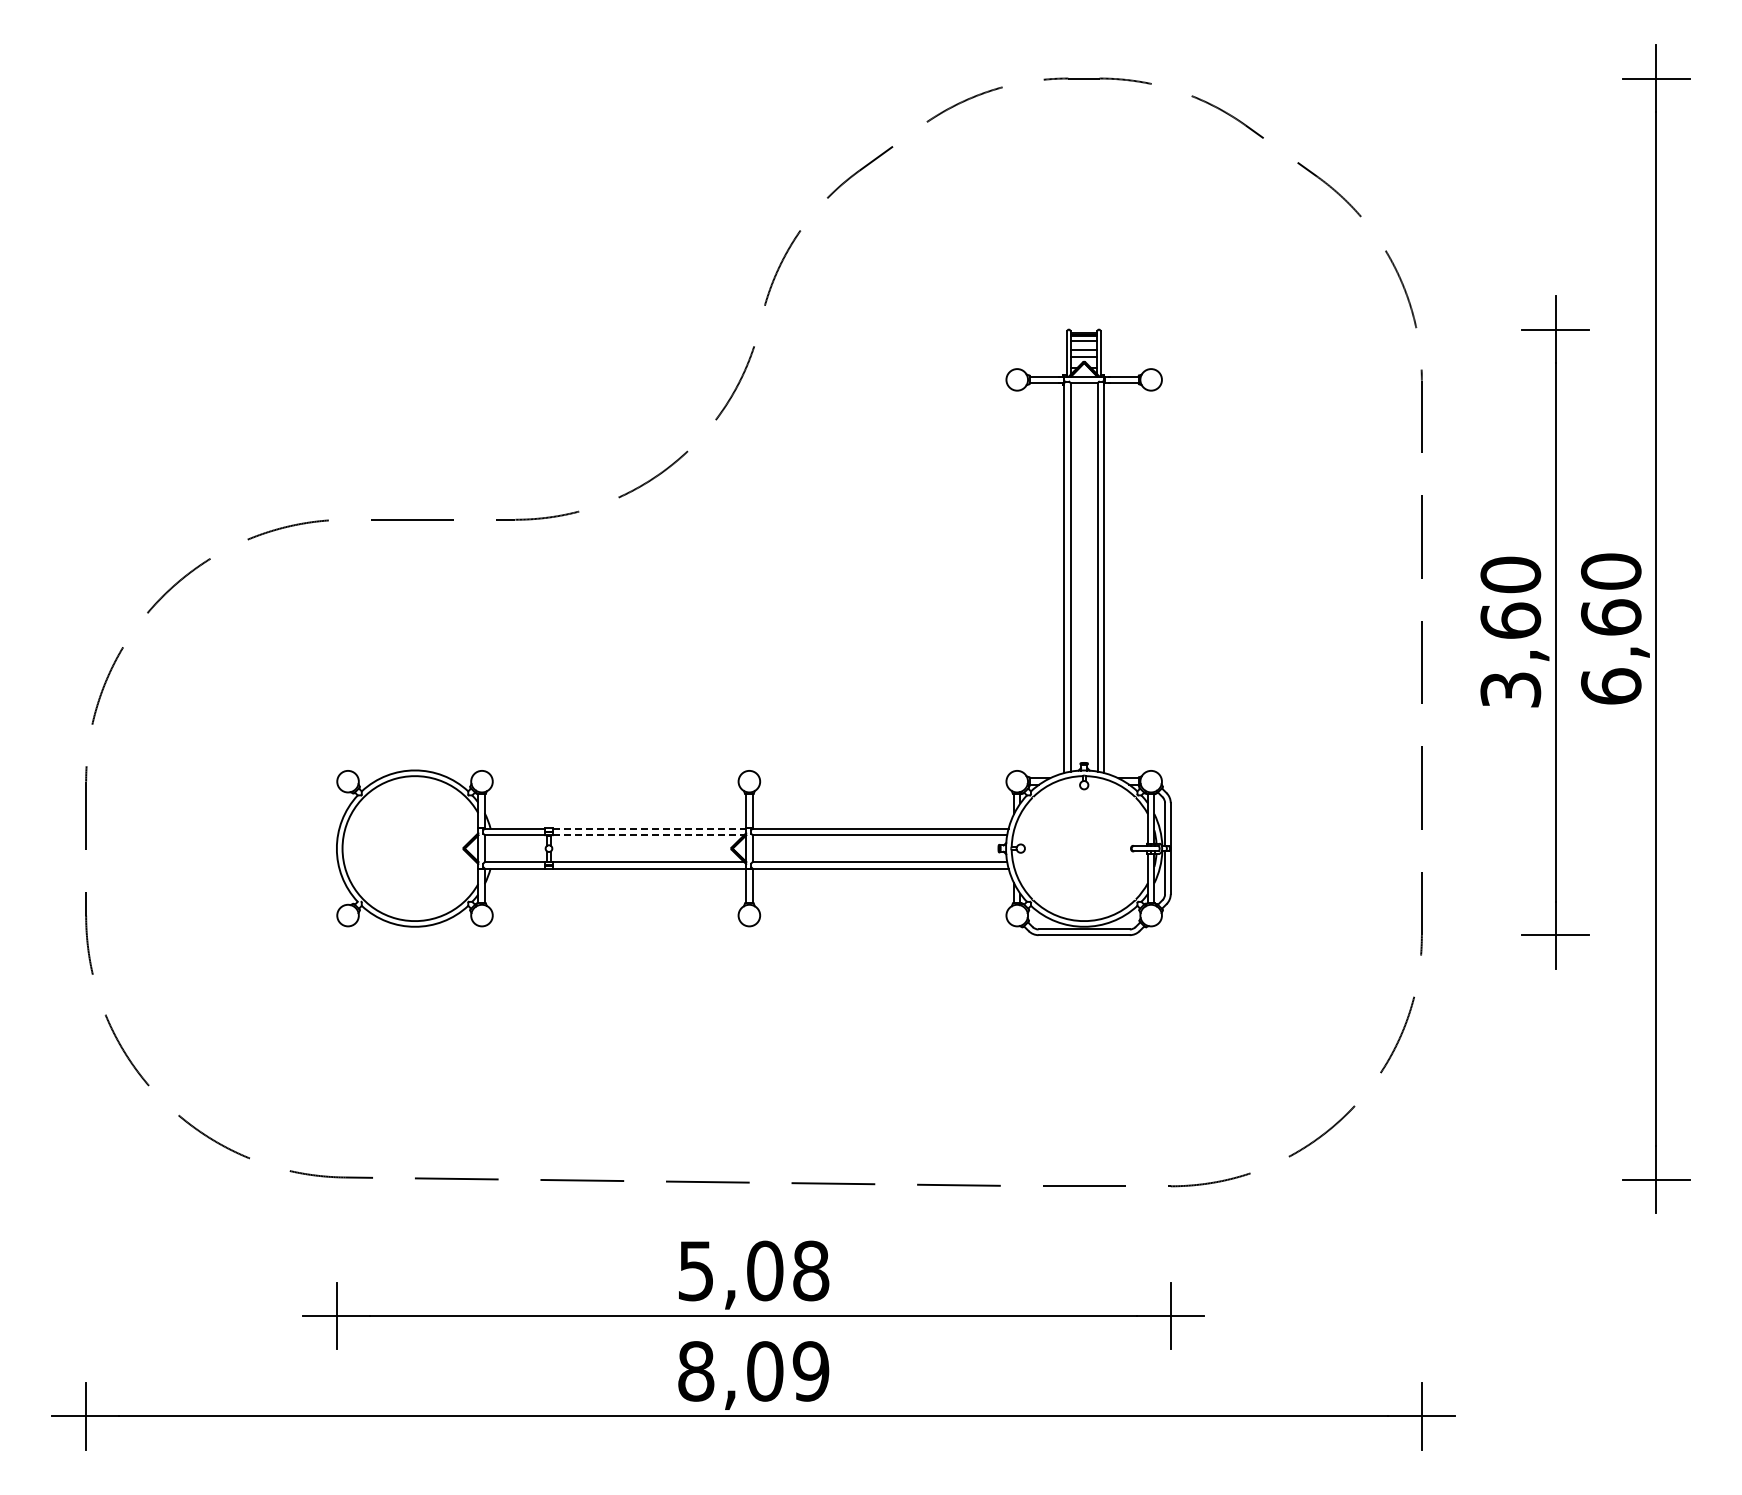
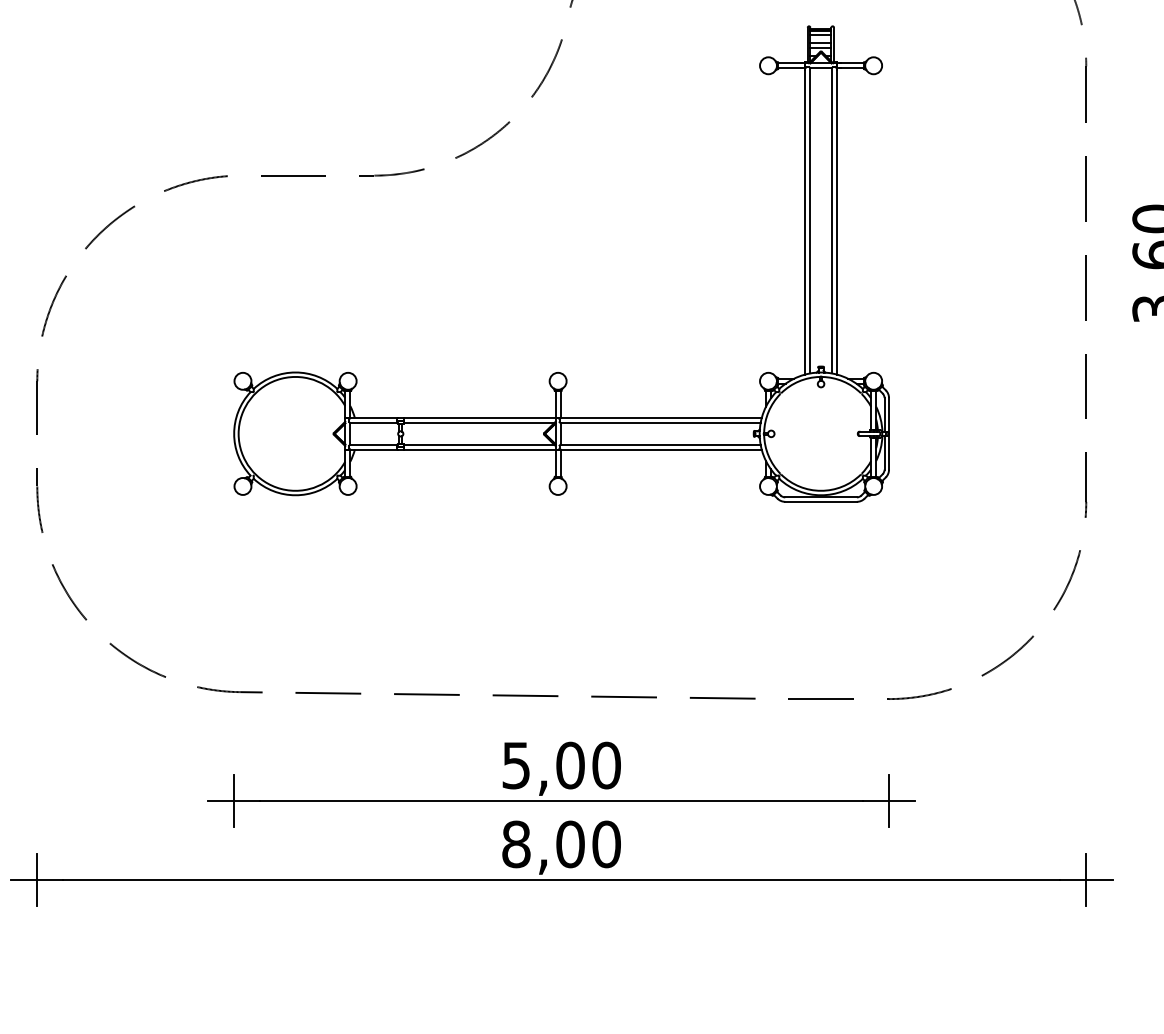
line: (649, 828) -> (479, 418), dashed -> solid
line: (648, 835) -> (478, 423), dashed -> solid
text: (811, 1271) -> (606, 765), 5,08 -> 5,00
text: (810, 1371) -> (606, 844), 8,09 -> 8,00

